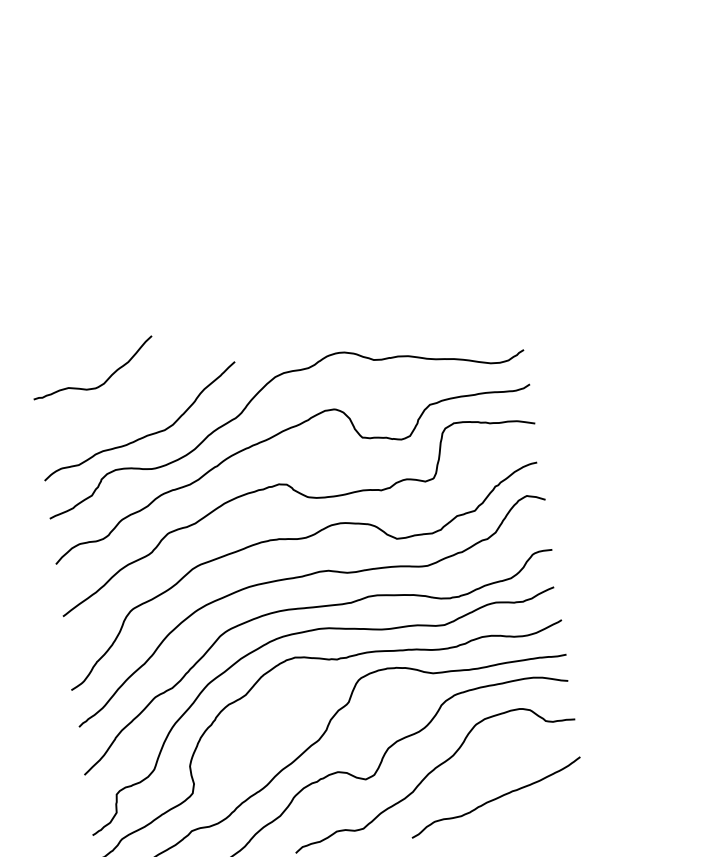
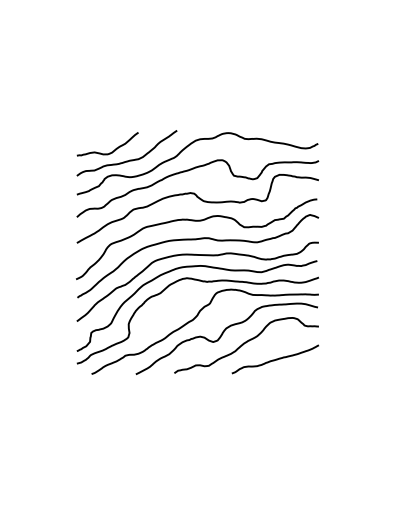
curve: (102, 381) -> (111, 151), moved

